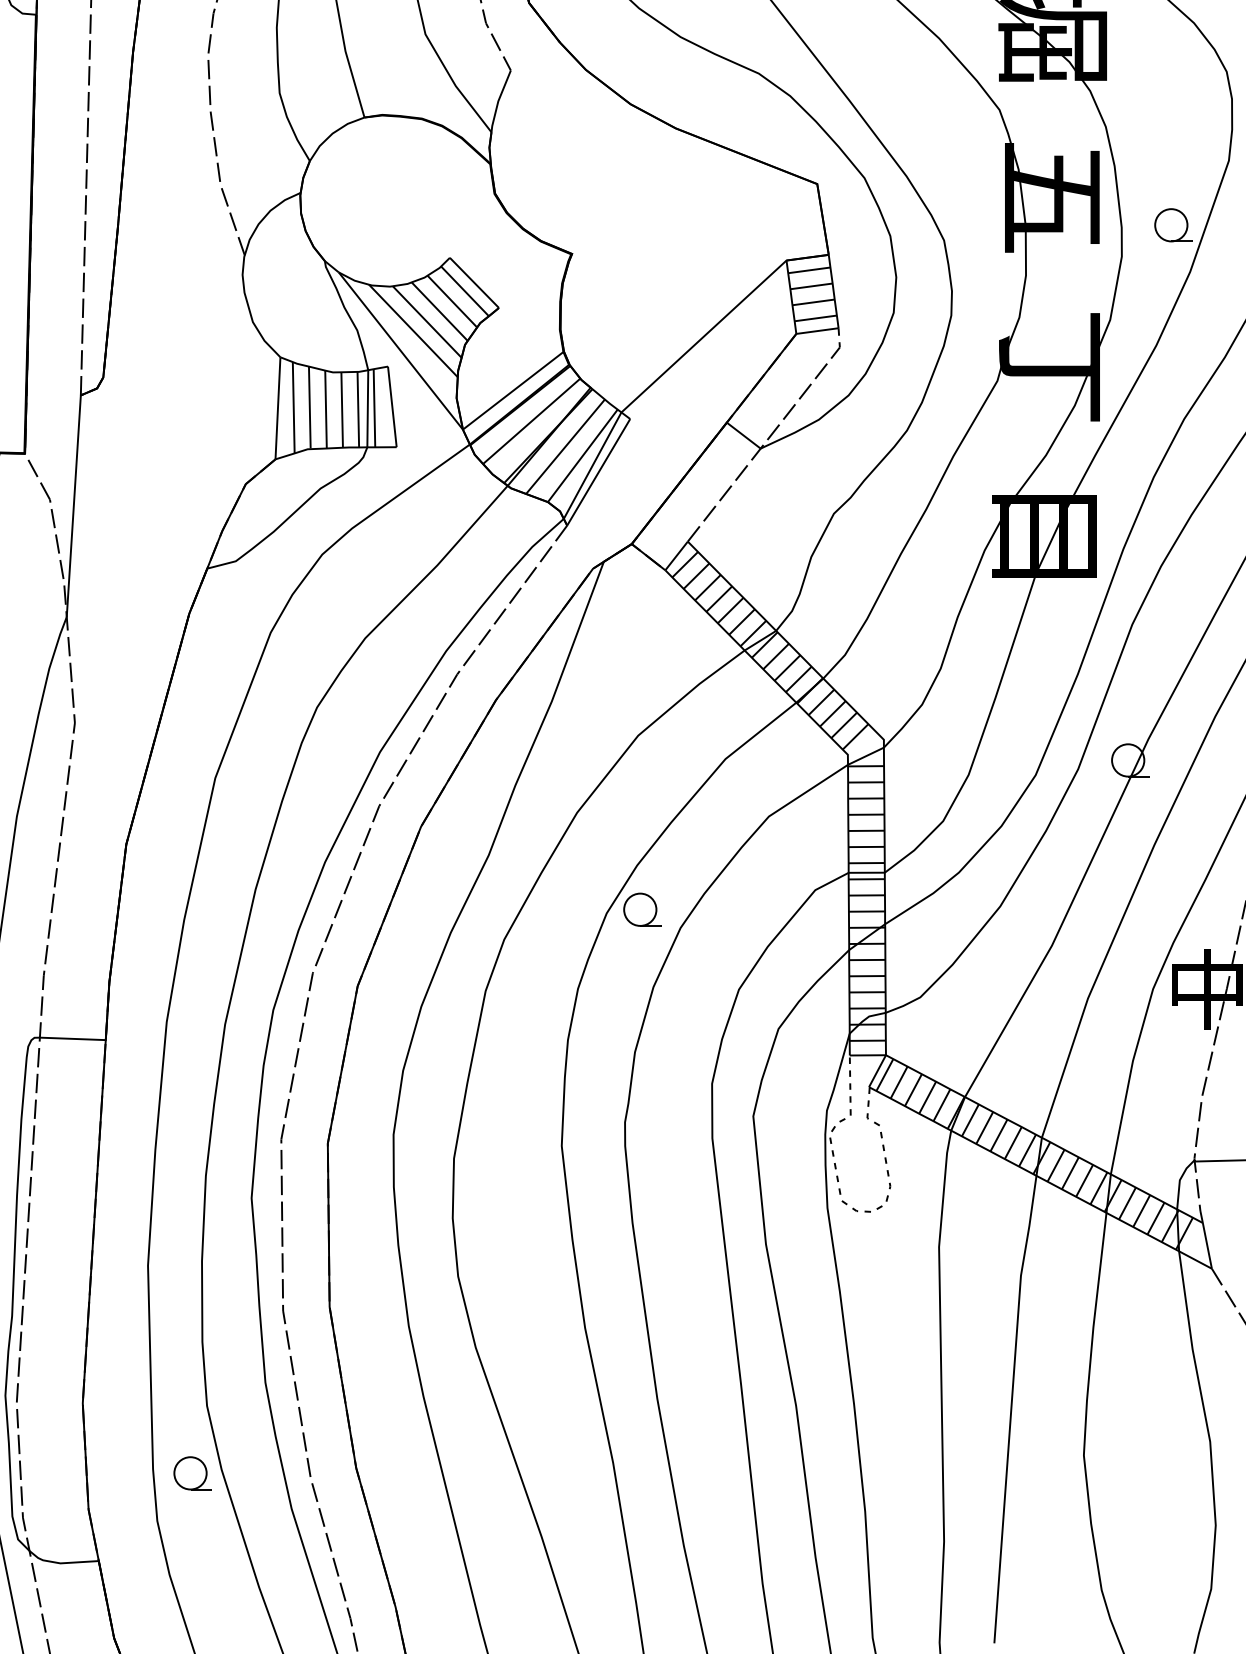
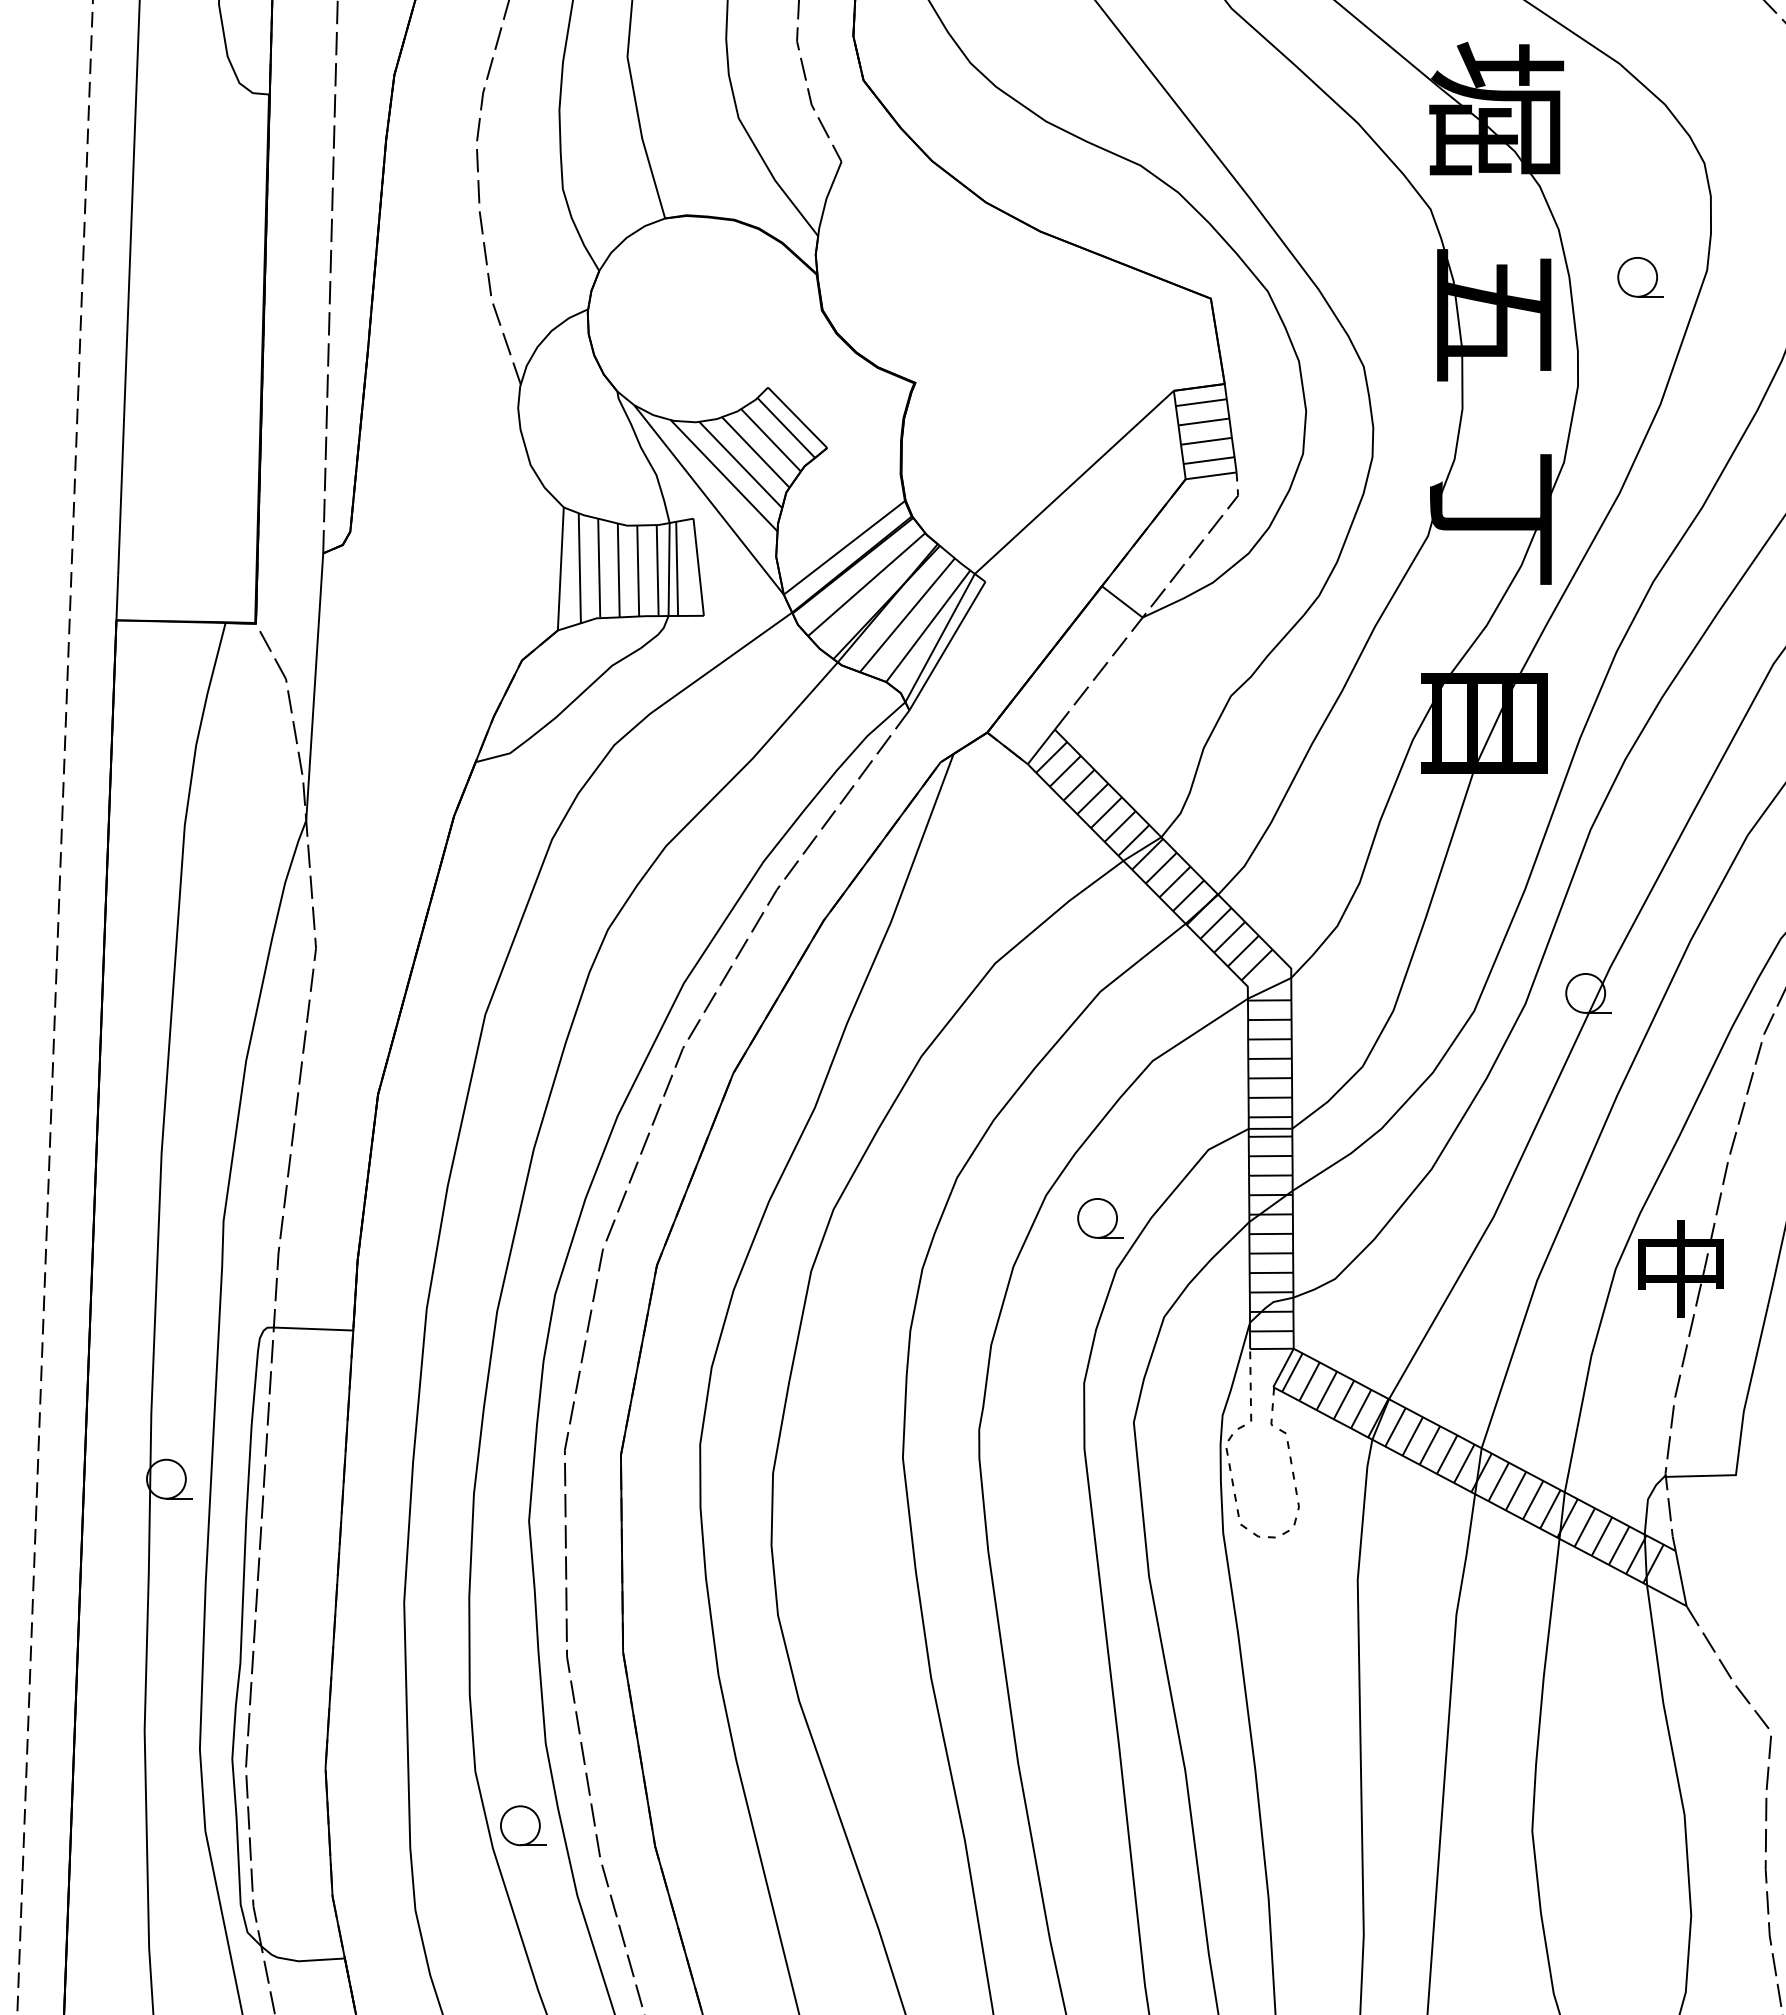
part: (1173, 225) -> (1640, 277), moved
part: (642, 909) -> (1100, 1218), moved
part: (193, 1473) -> (523, 1825), moved

